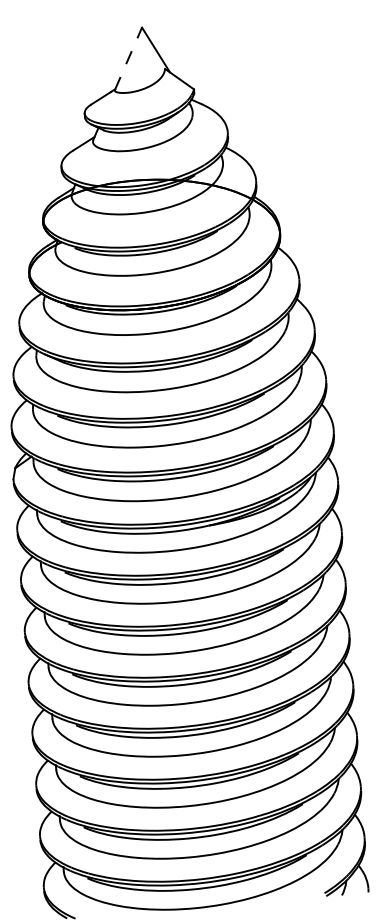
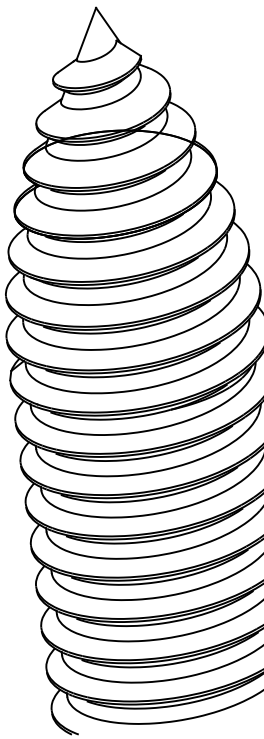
line: (128, 58) -> (86, 33), dashed -> solid

